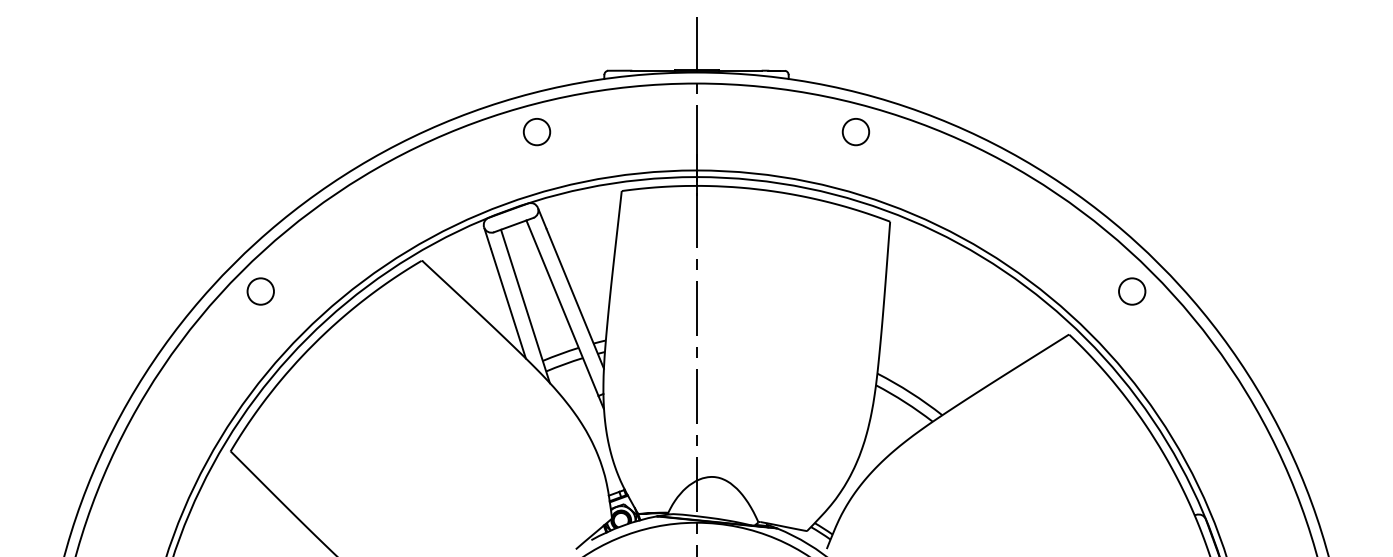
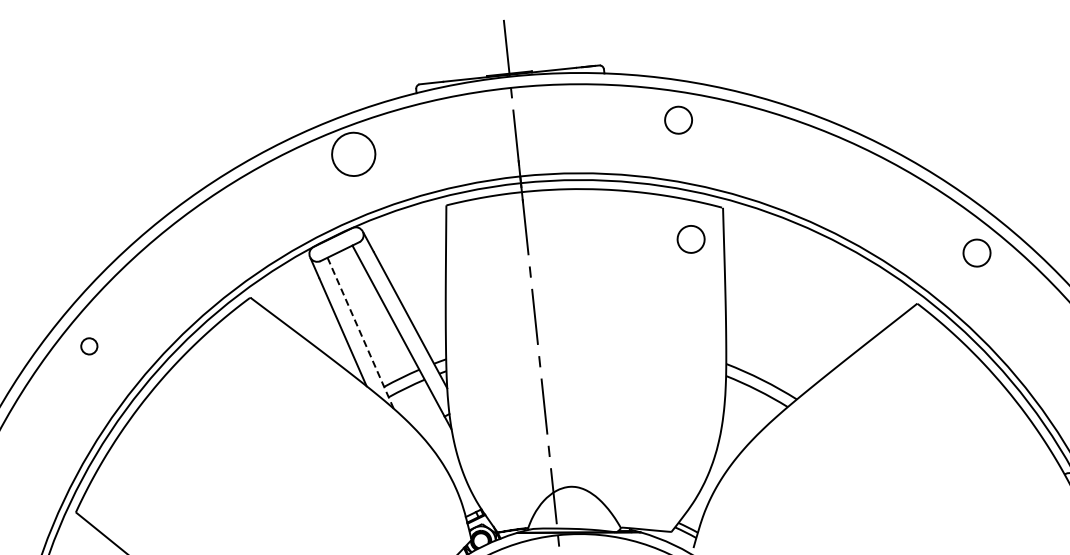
circle: (536, 131) -> (353, 153), size x1.6
circle: (855, 249) -> (690, 239), added
circle: (260, 291) -> (89, 346), size x0.6
line: (525, 306) -> (360, 333), solid -> dashed

